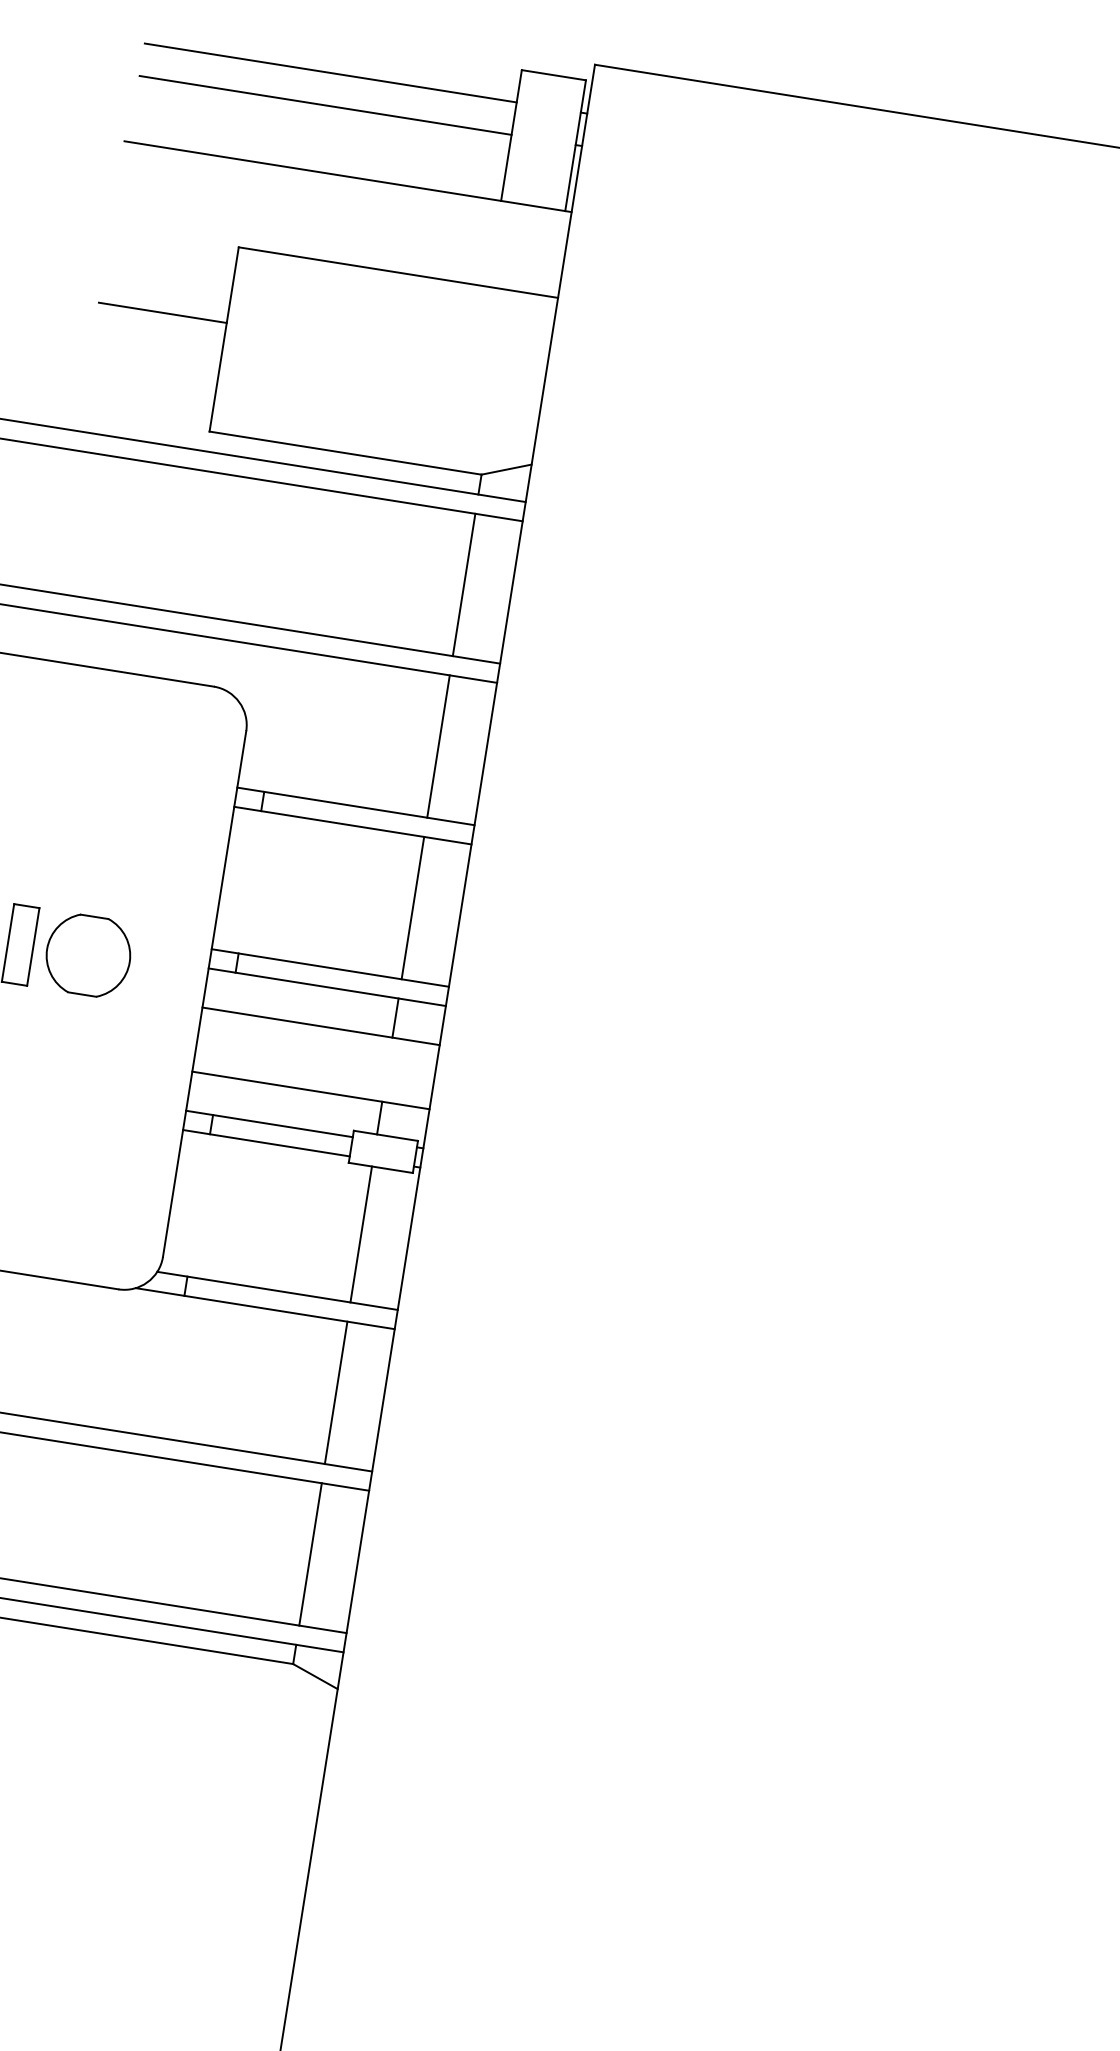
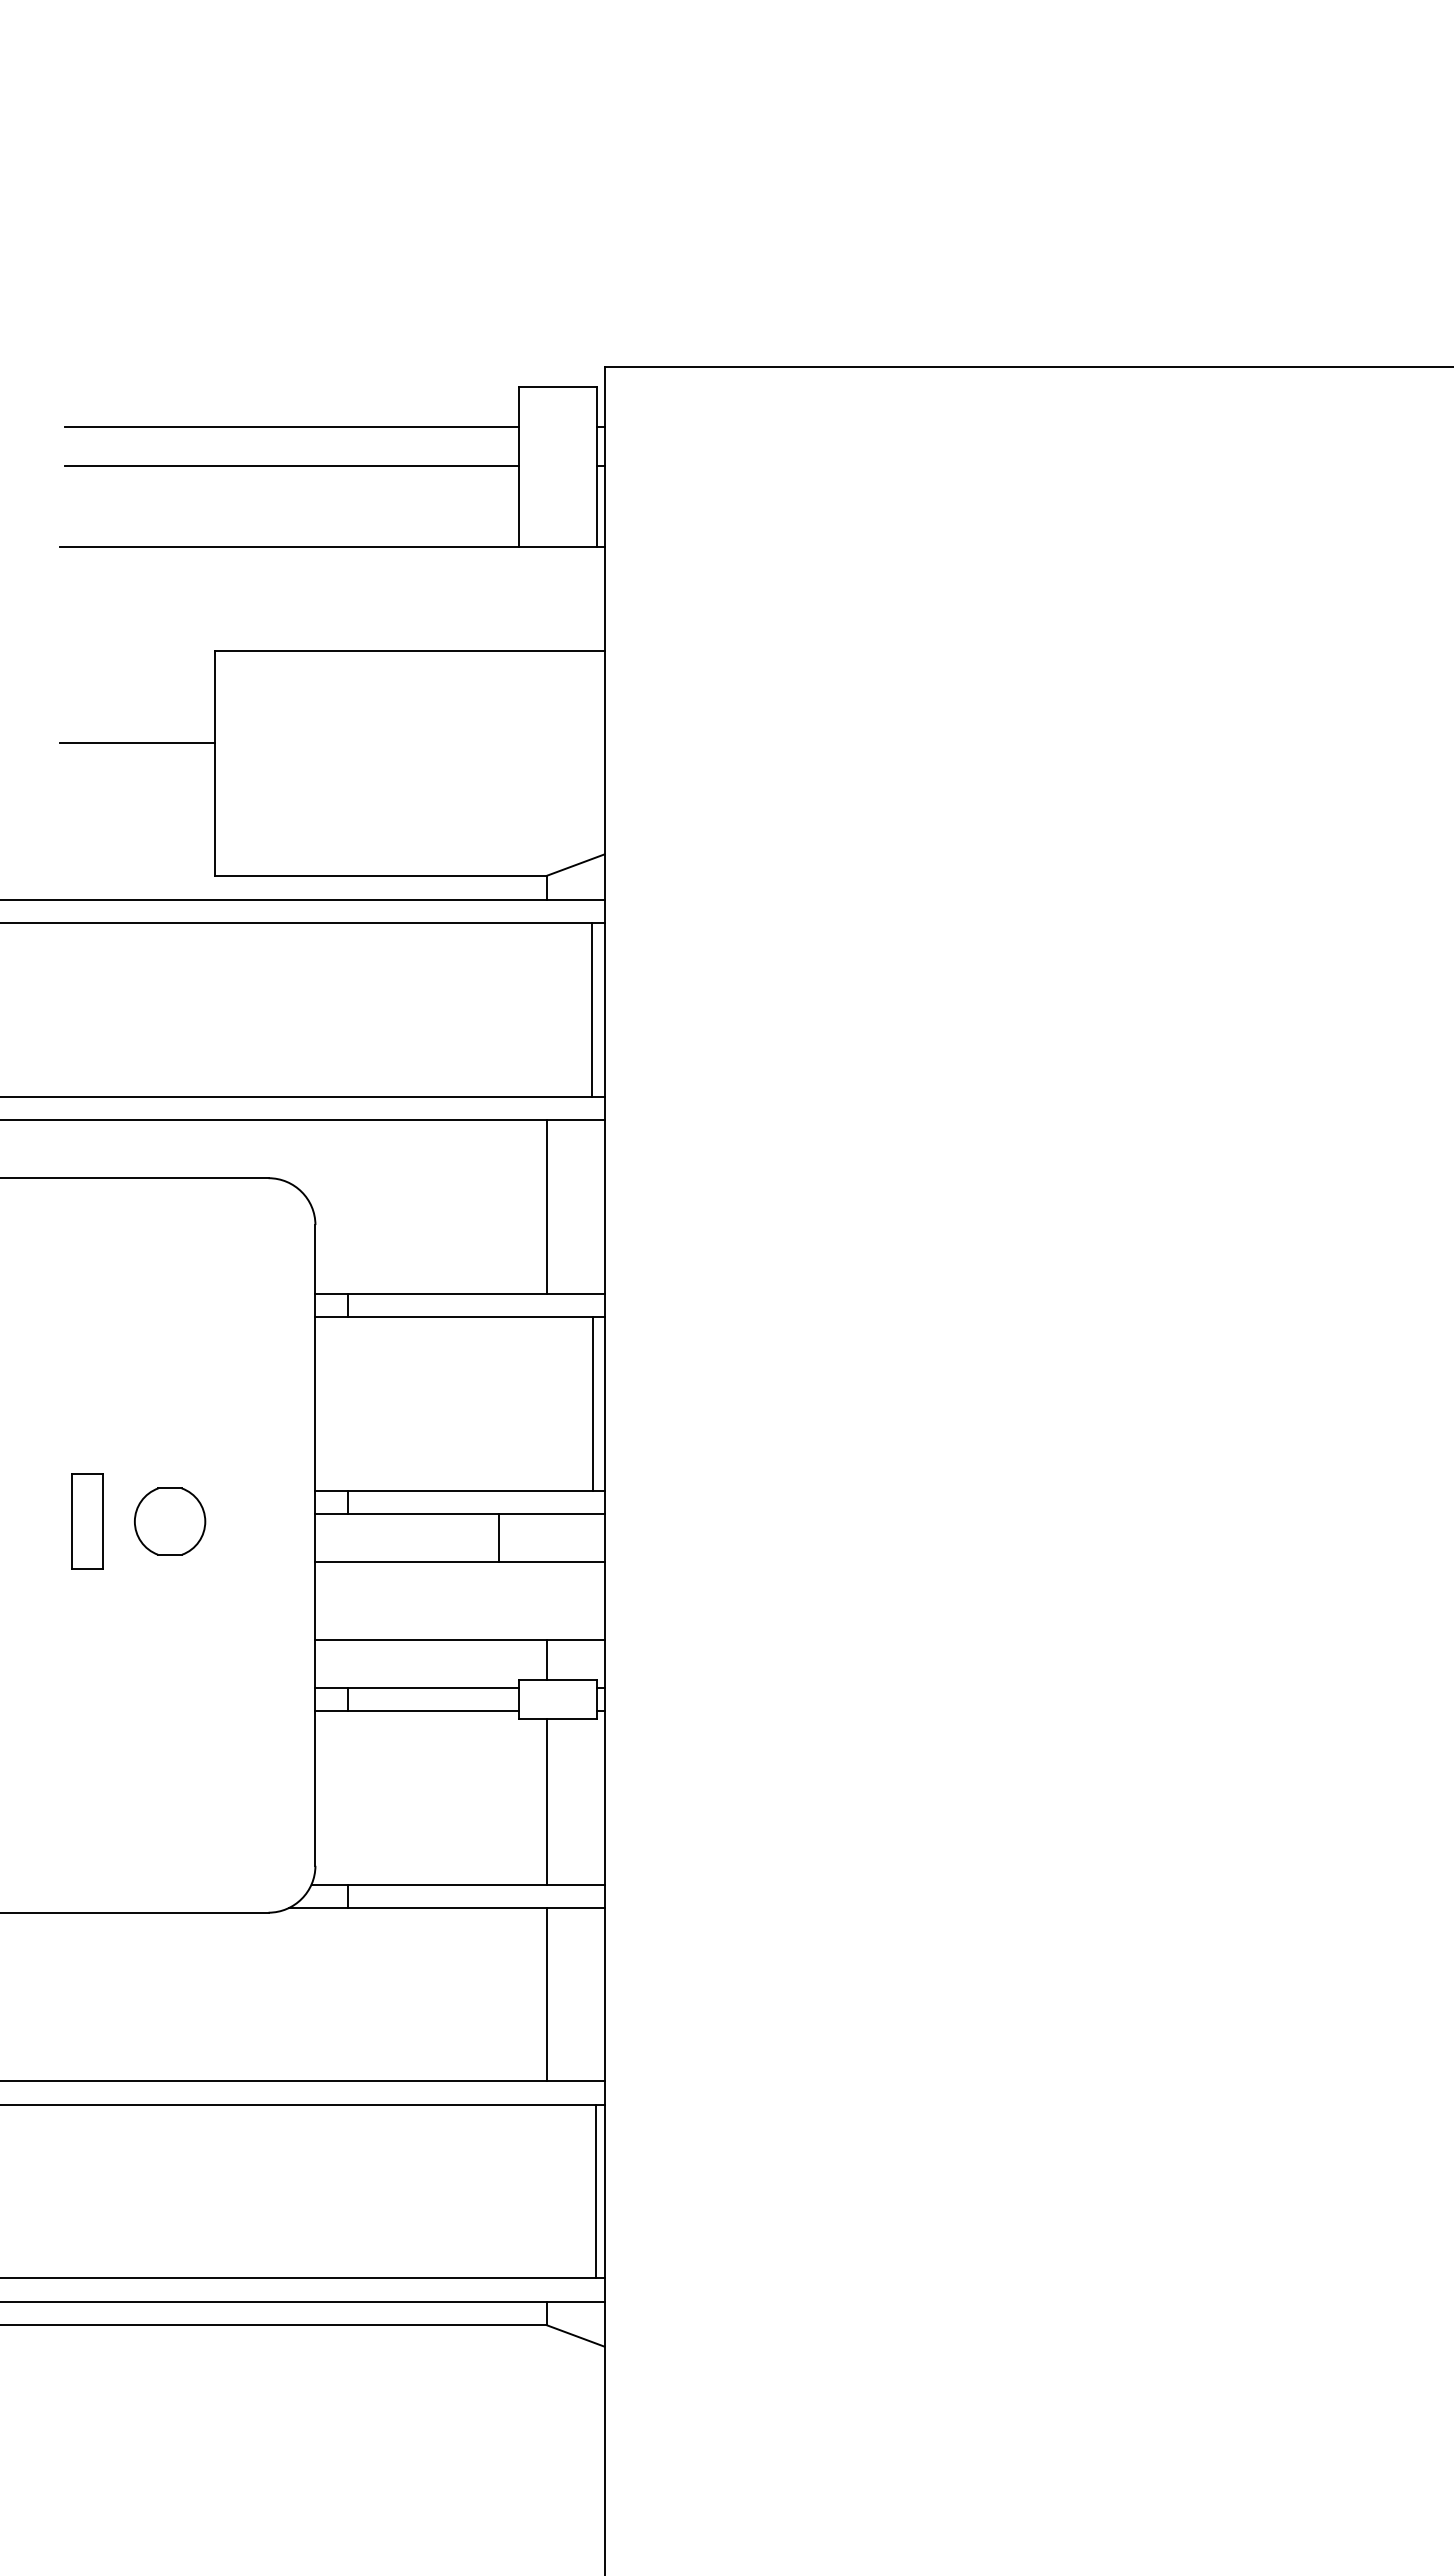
line: (463, 584) -> (591, 1009), moved
line: (412, 907) -> (592, 1403), moved
part: (87, 955) -> (169, 1521), size x0.7
line: (395, 1017) -> (498, 1537), moved
line: (310, 1554) -> (595, 2191), moved

